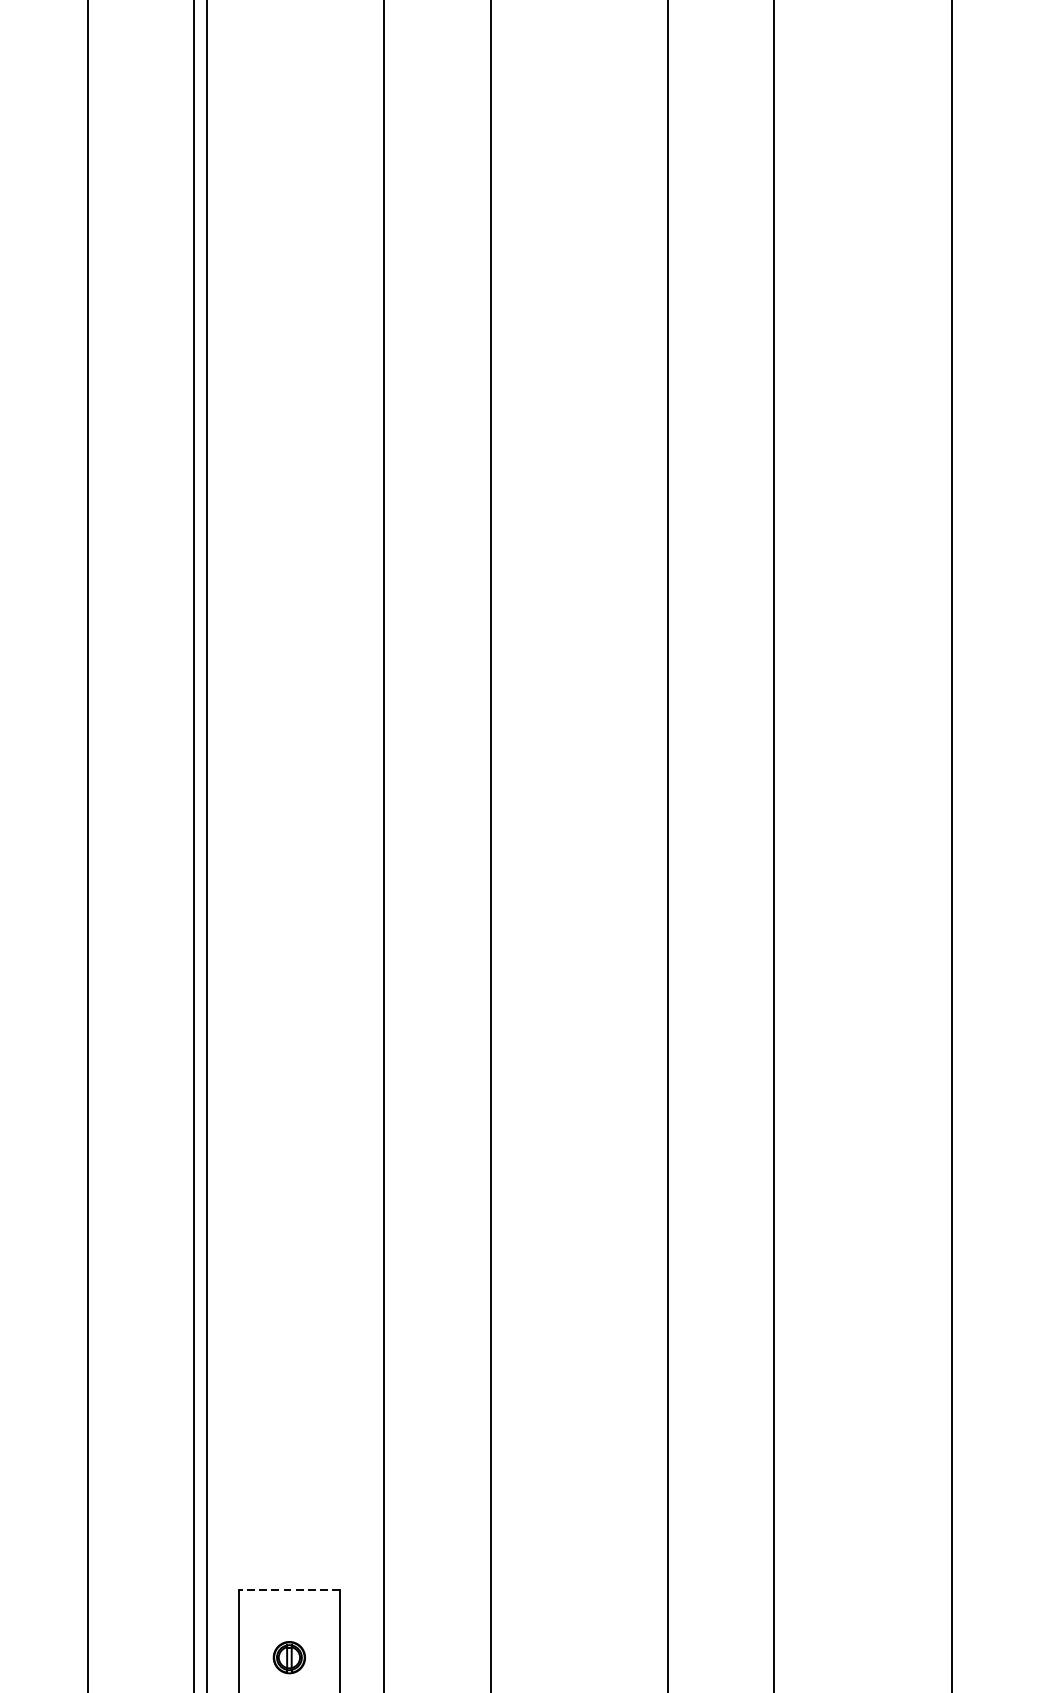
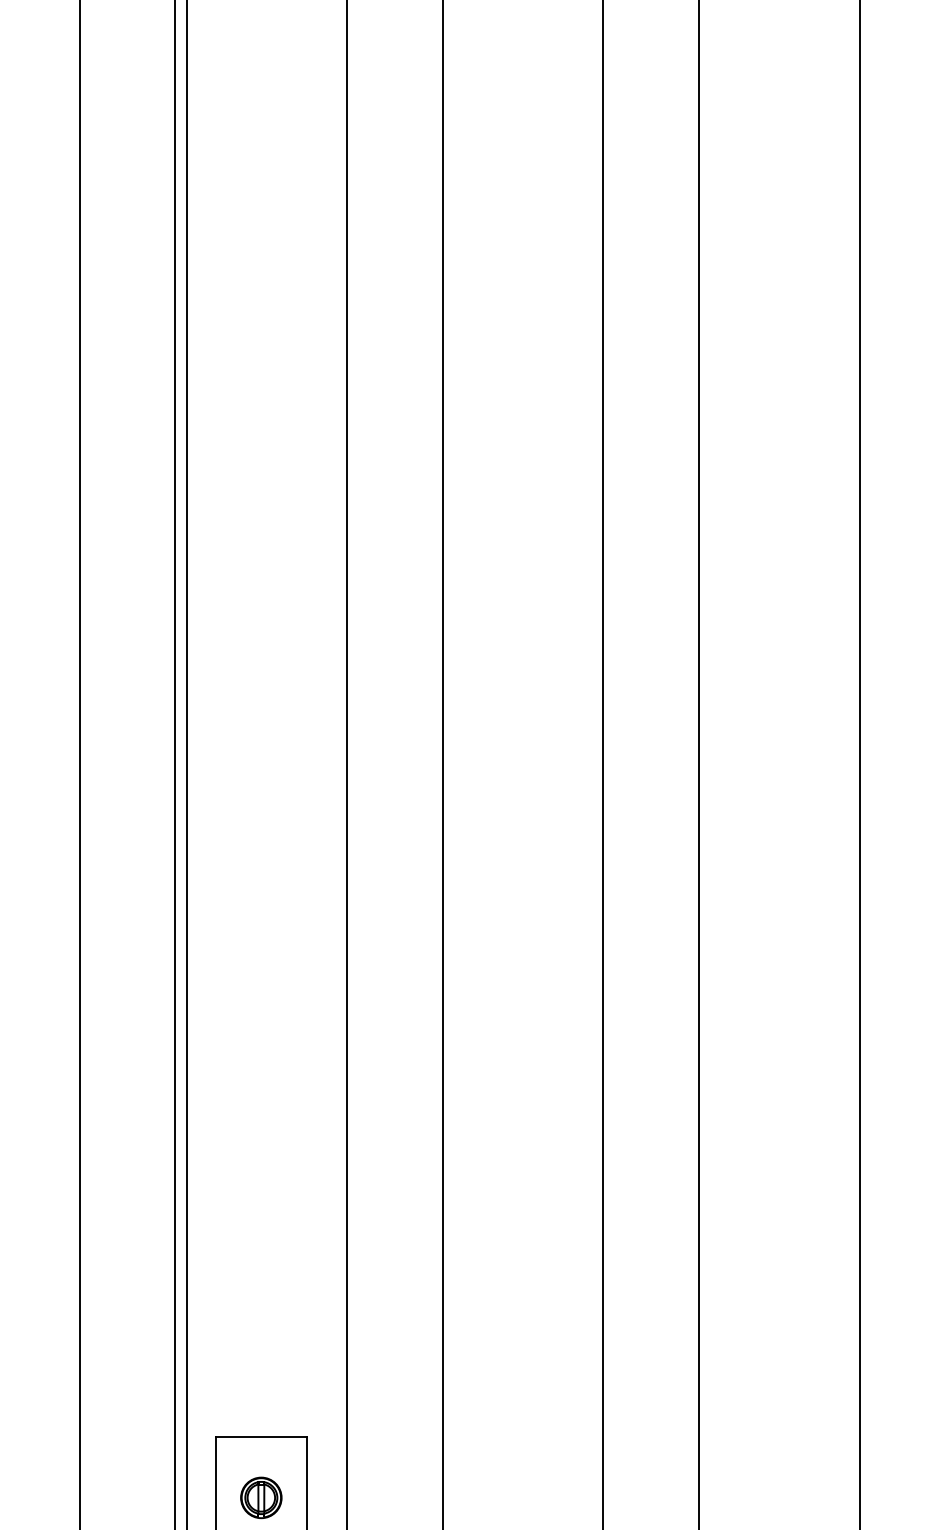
line: (289, 1590) -> (261, 1437), dashed -> solid
part: (289, 1657) -> (261, 1497), size x1.43

